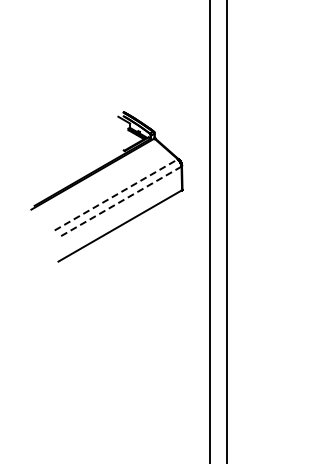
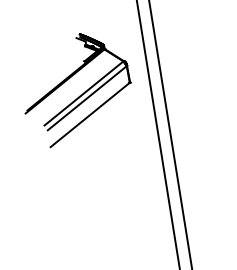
line: (116, 194) -> (84, 93), dashed -> solid
line: (119, 202) -> (87, 98), dashed -> solid

